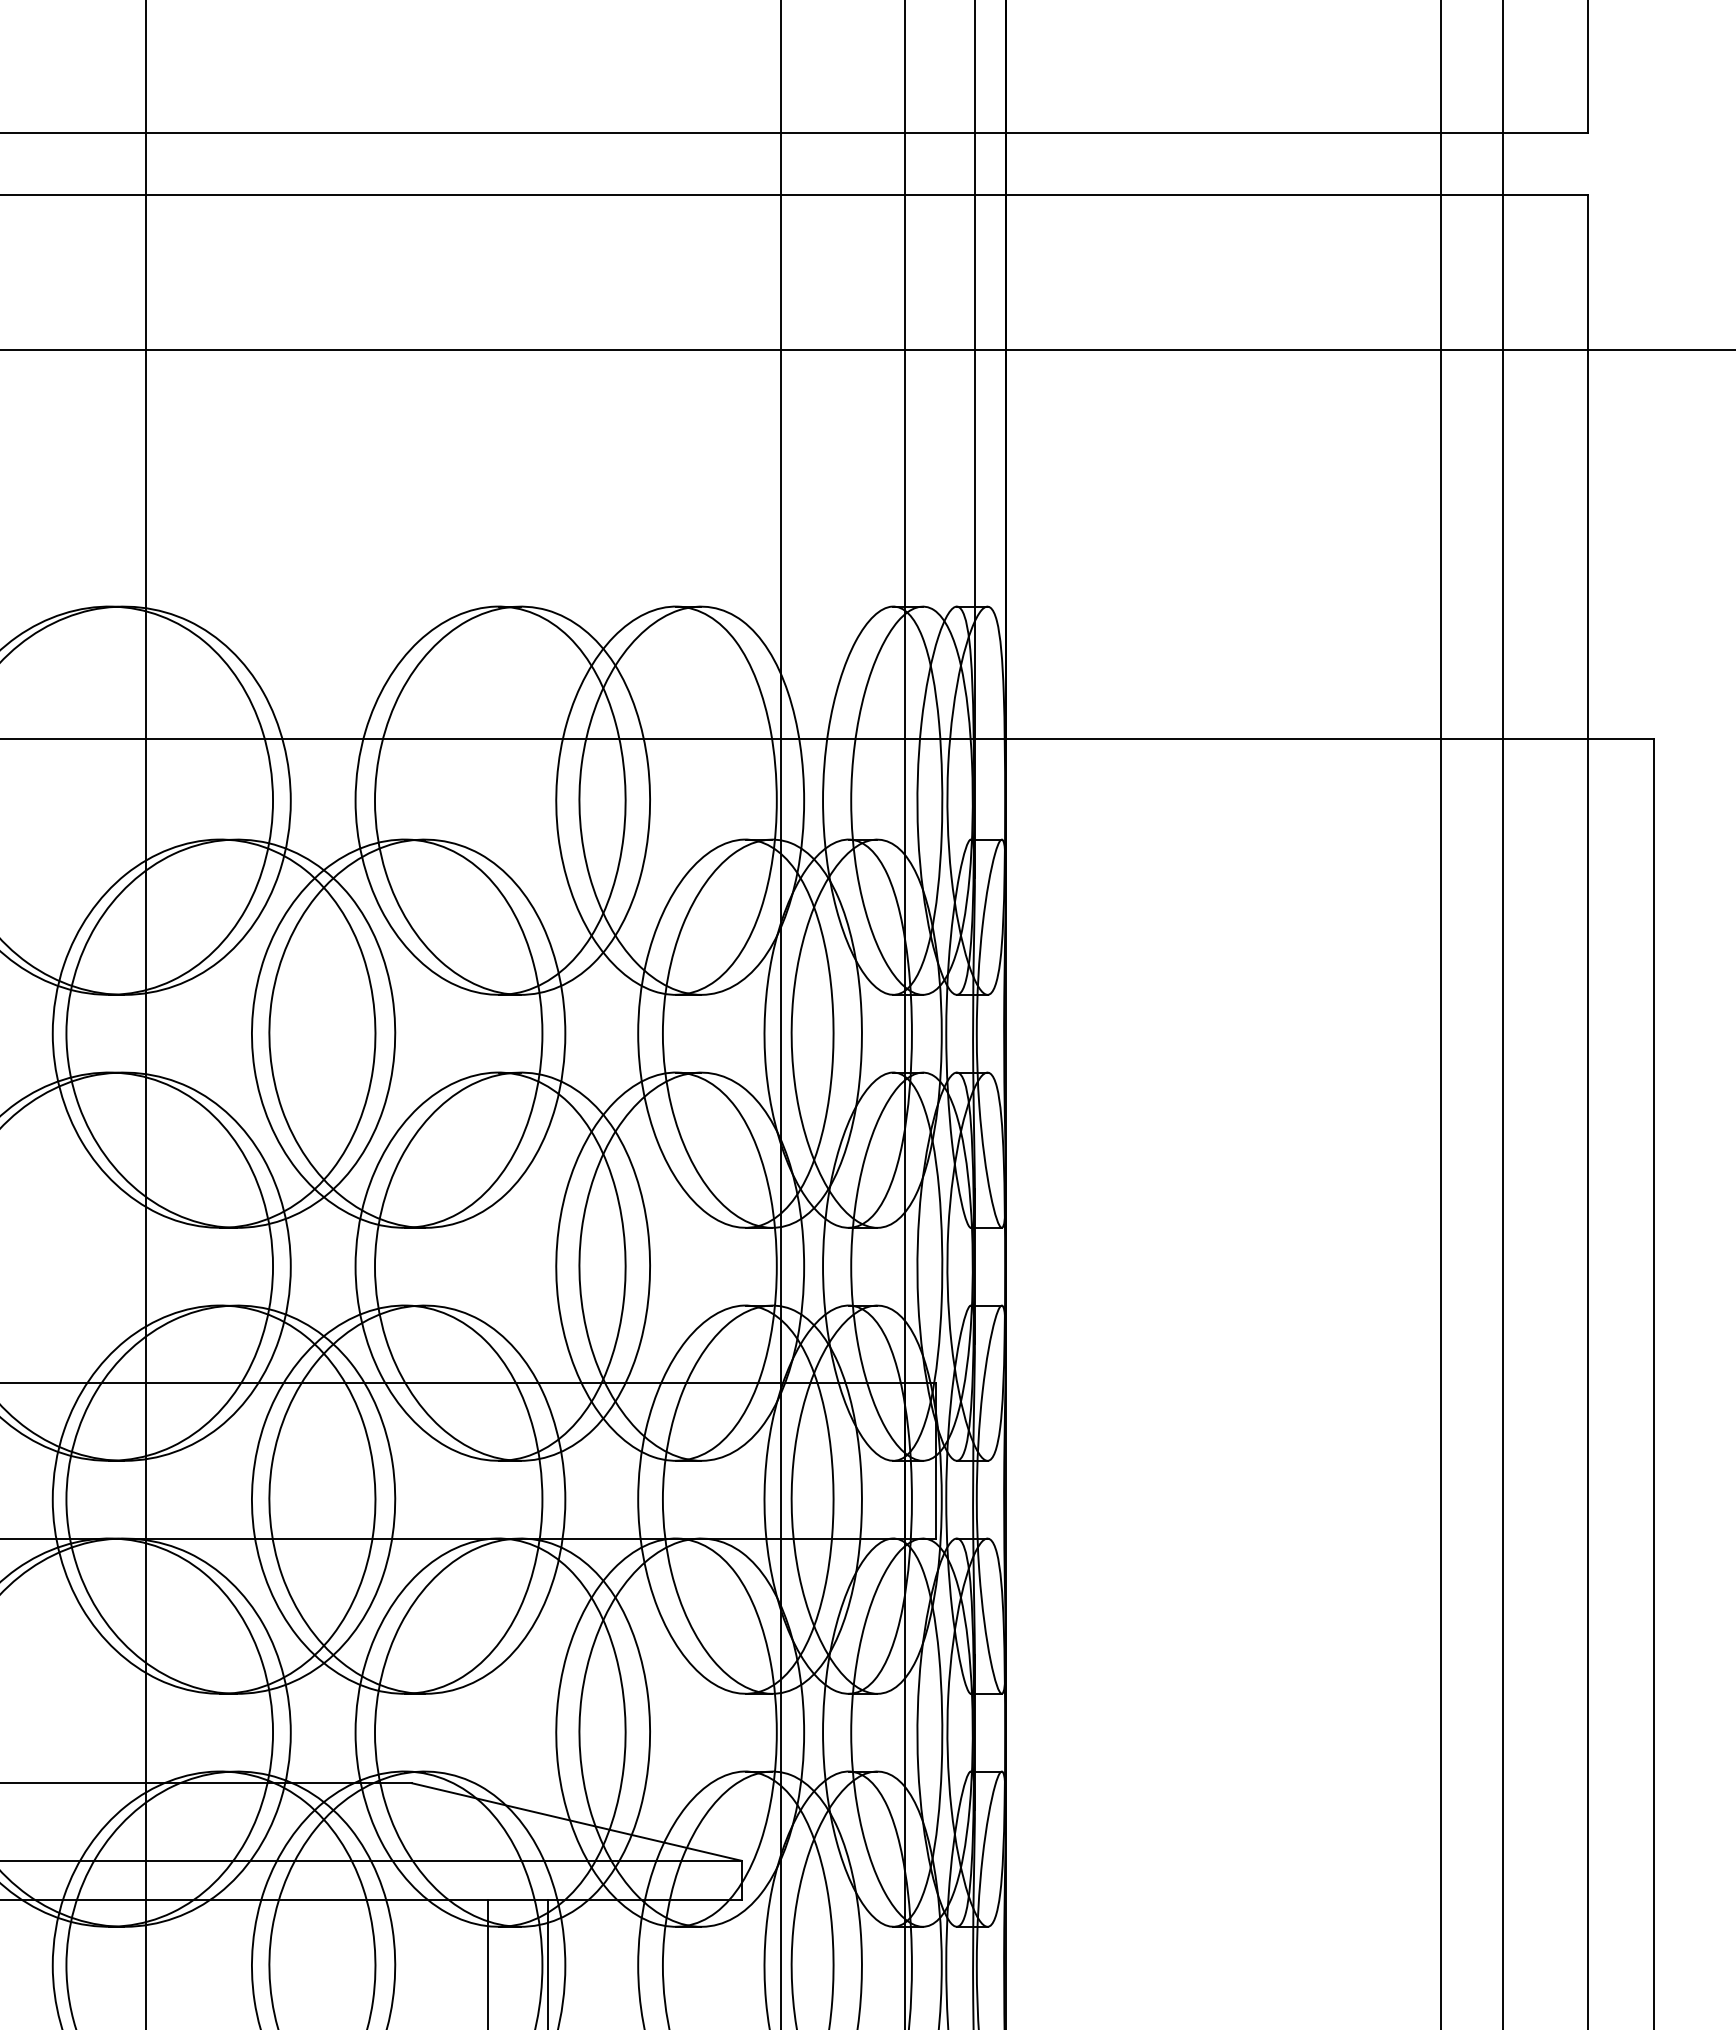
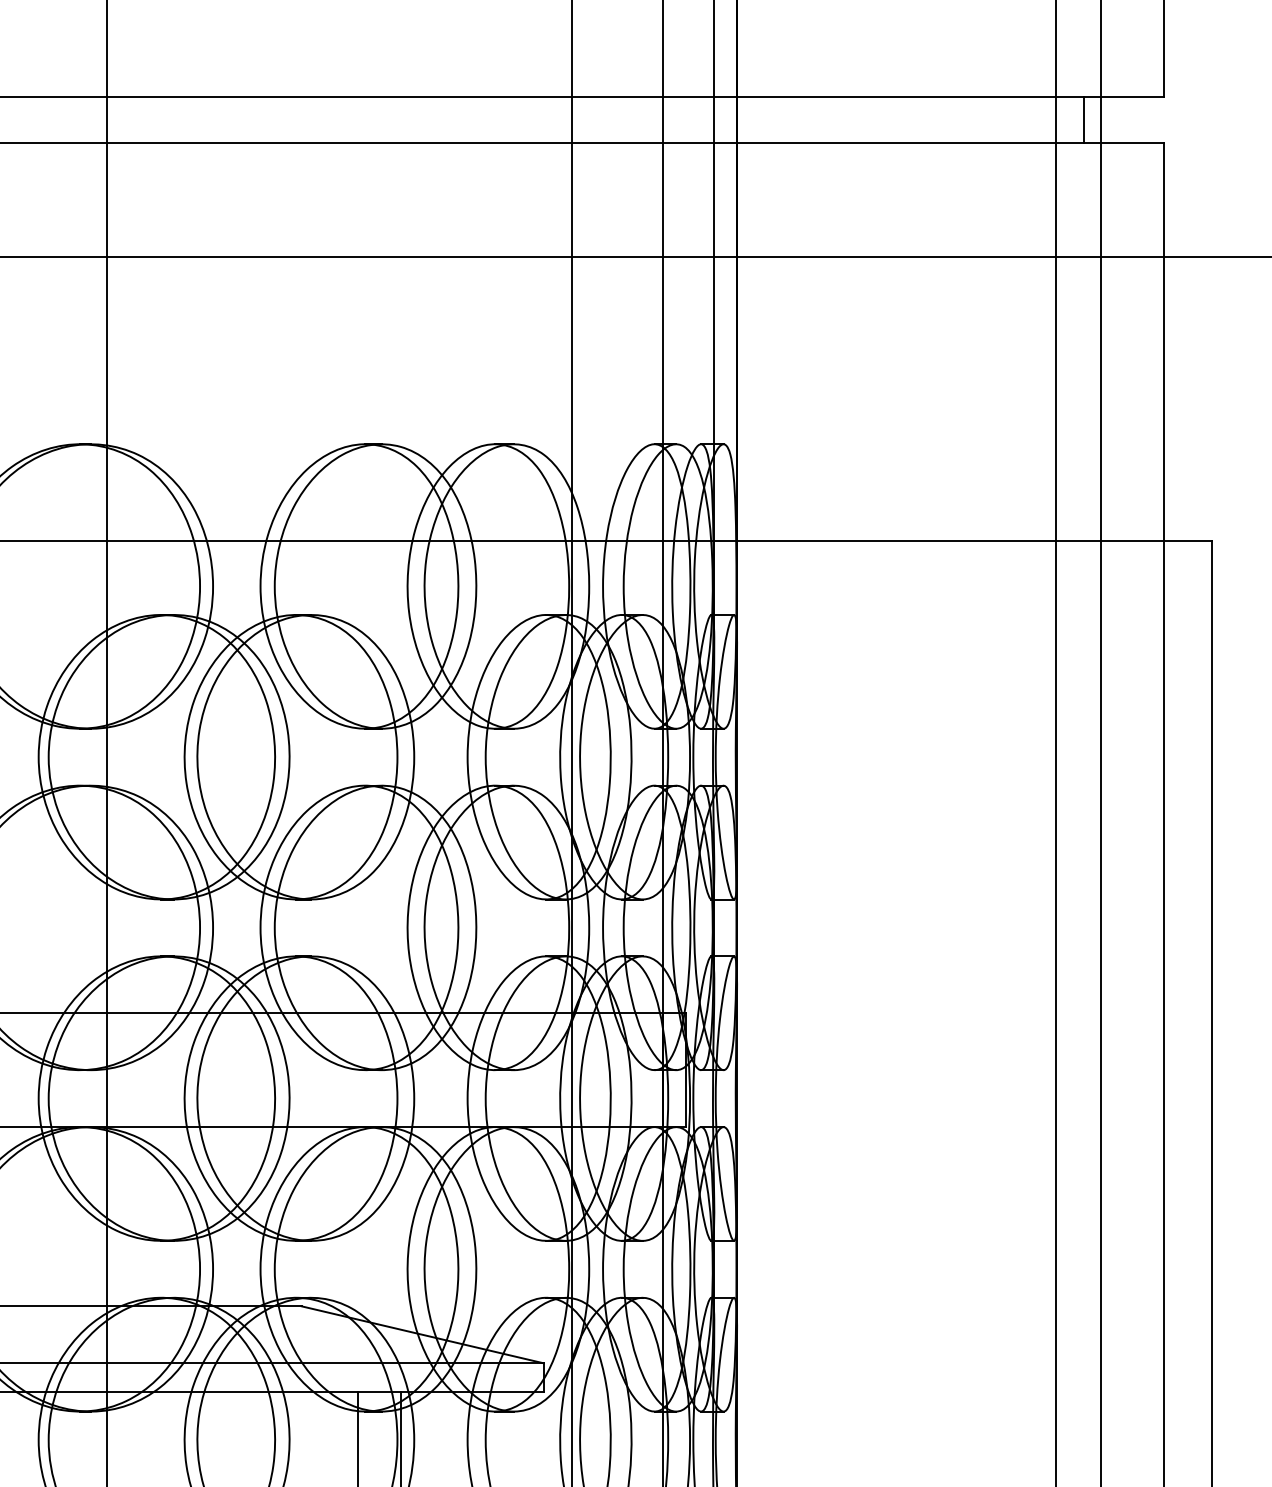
line: (1479, 163) -> (1084, 119), added

